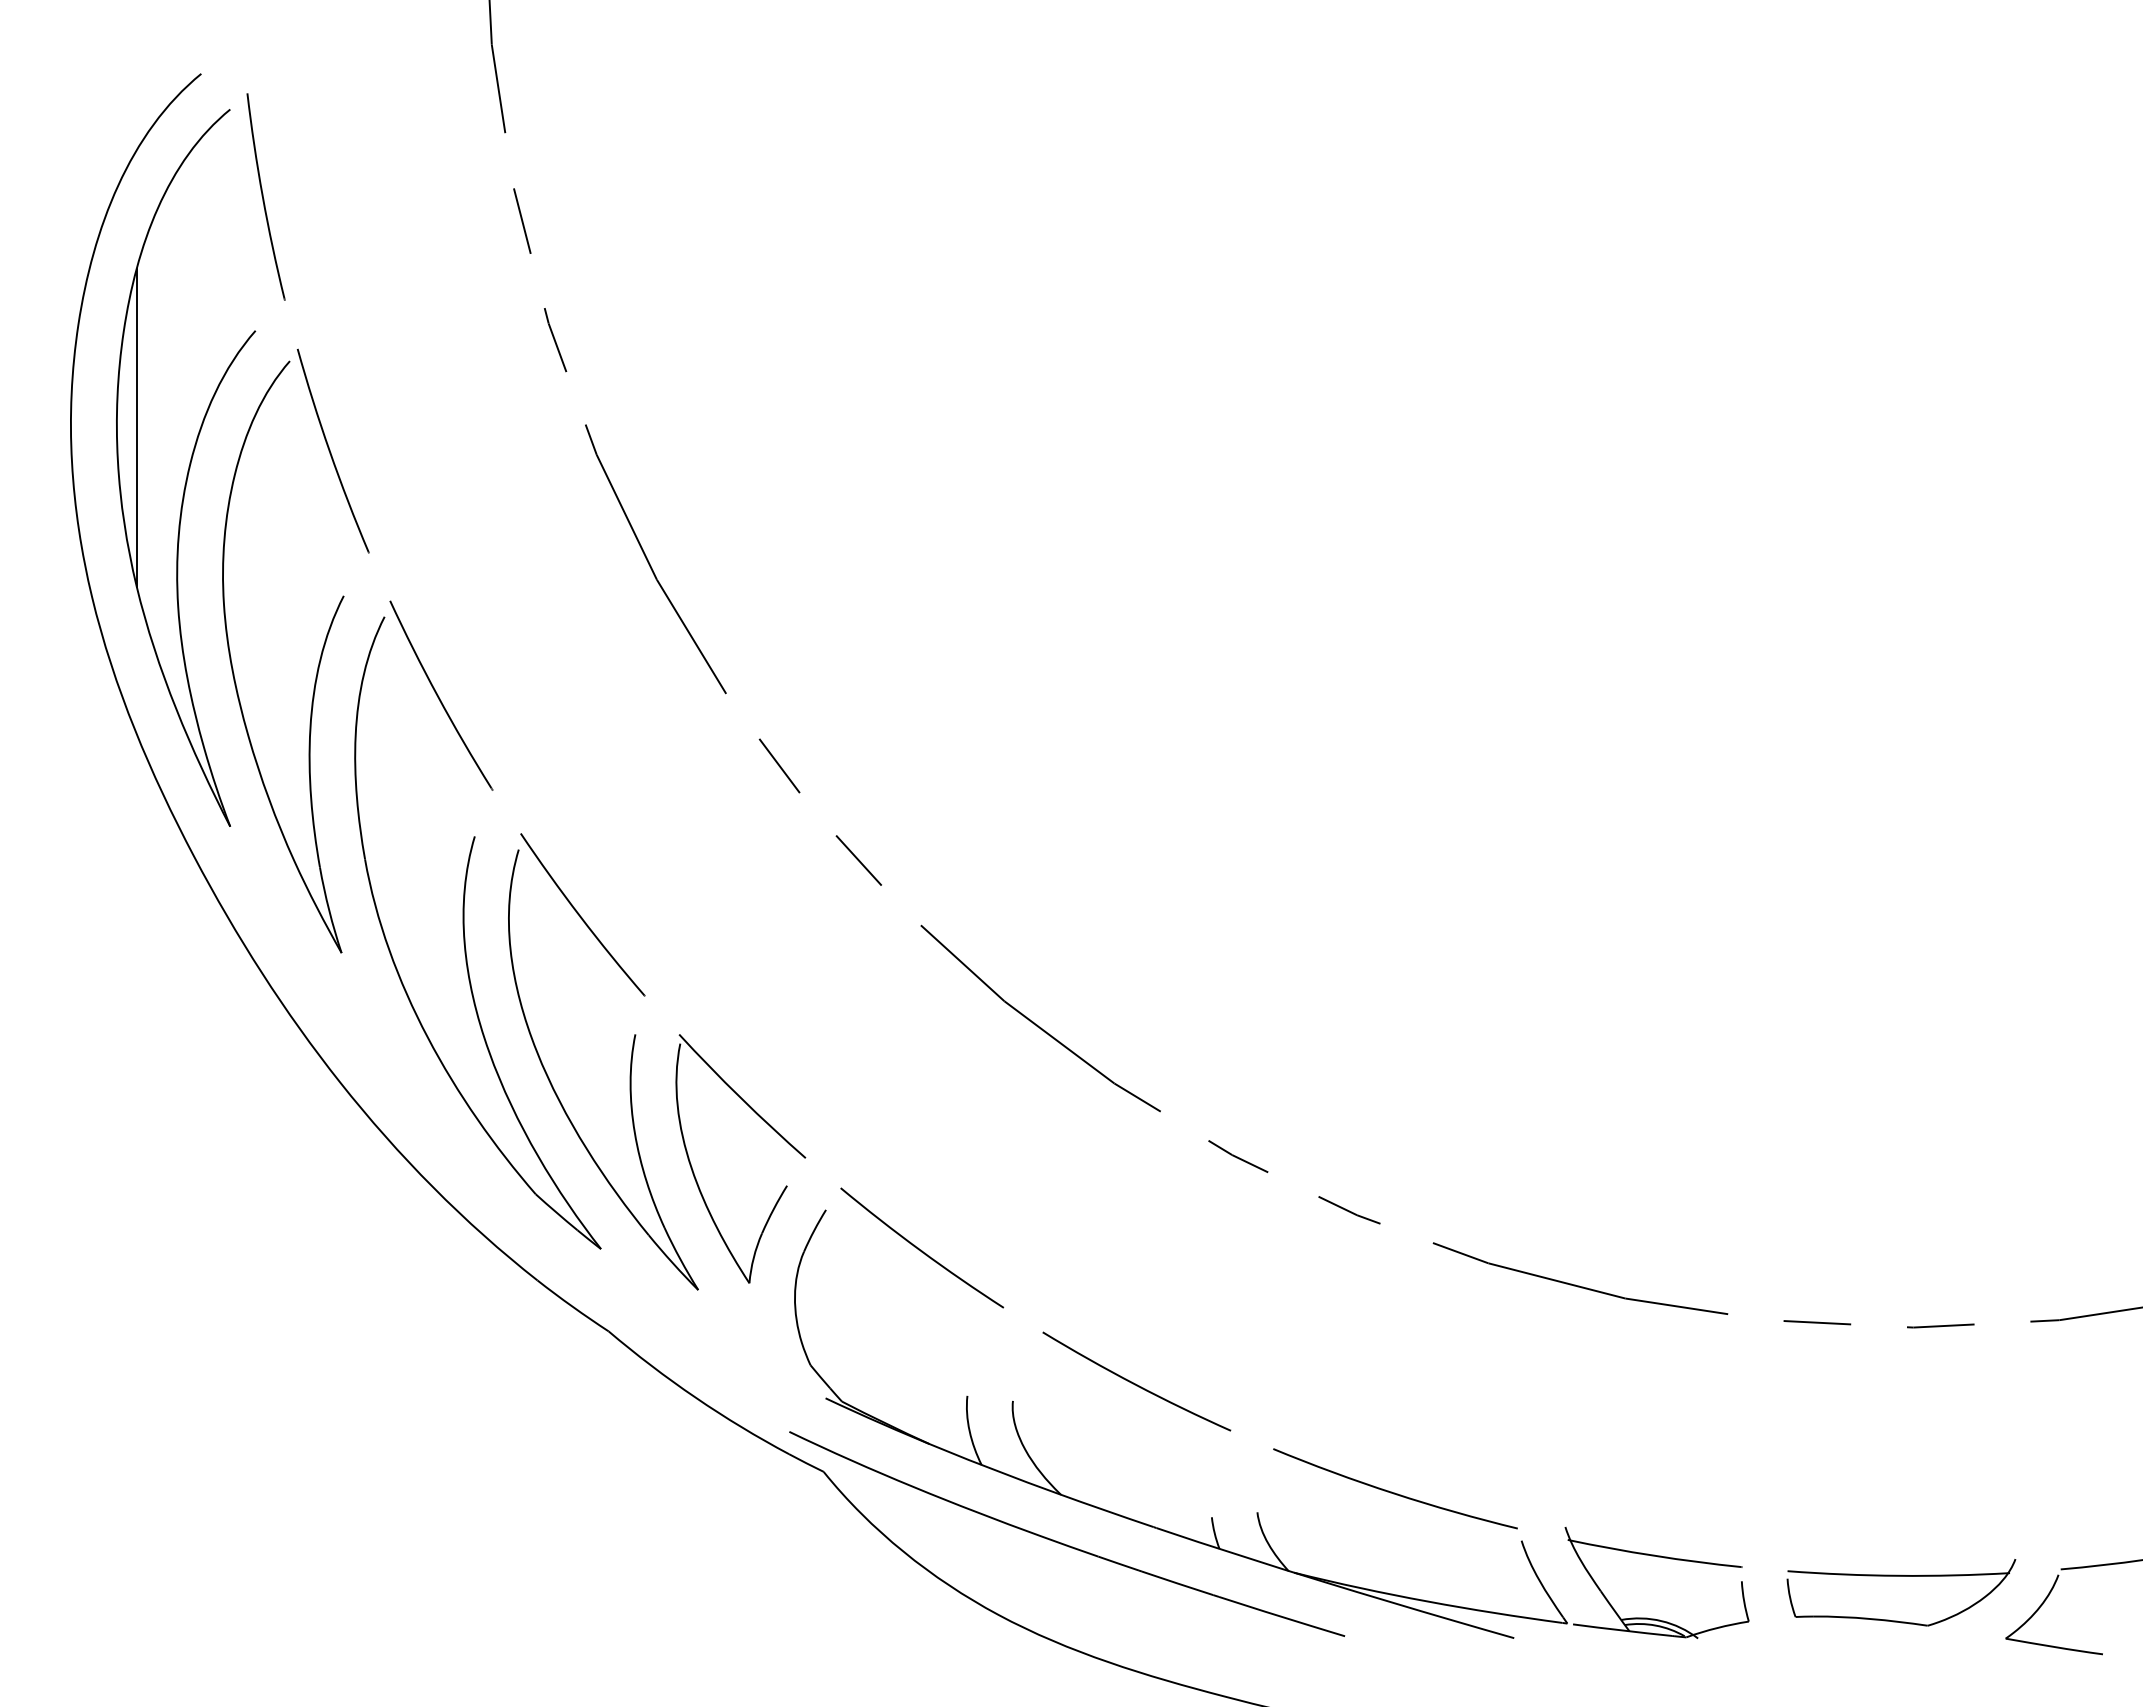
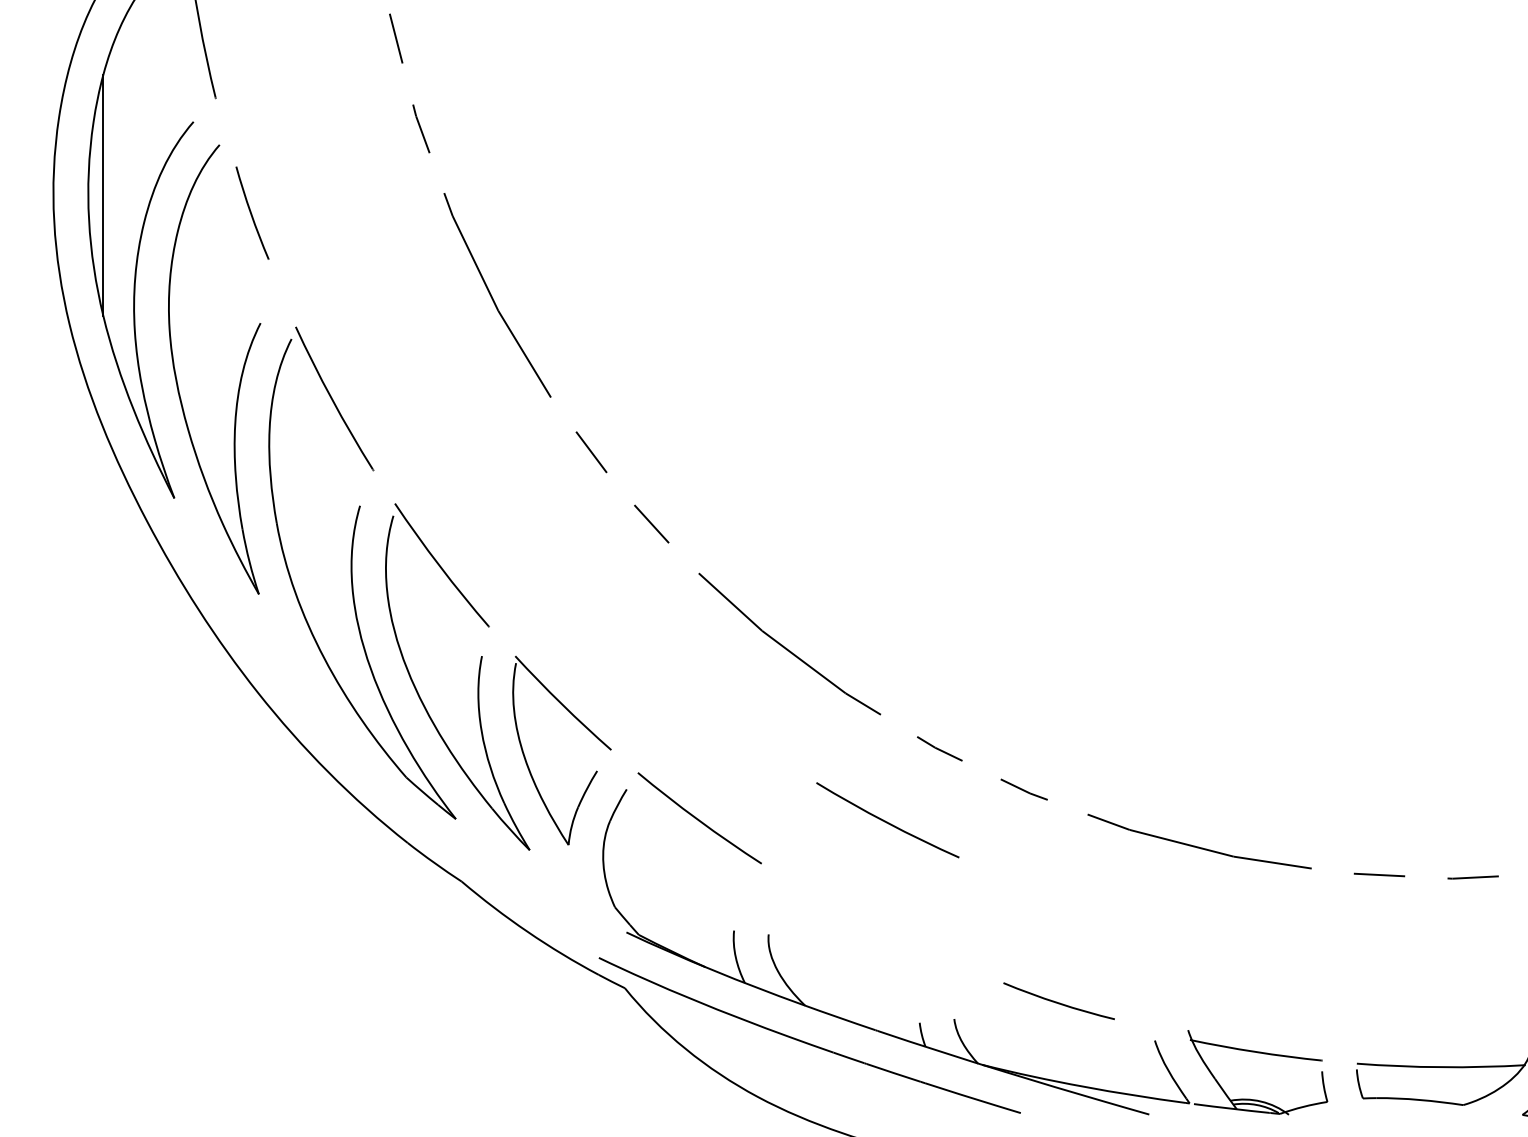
part: (332, 450) -> (252, 212), size x0.6
part: (1136, 1381) -> (887, 820), moved
part: (1395, 1488) -> (1059, 1000), size x0.6

